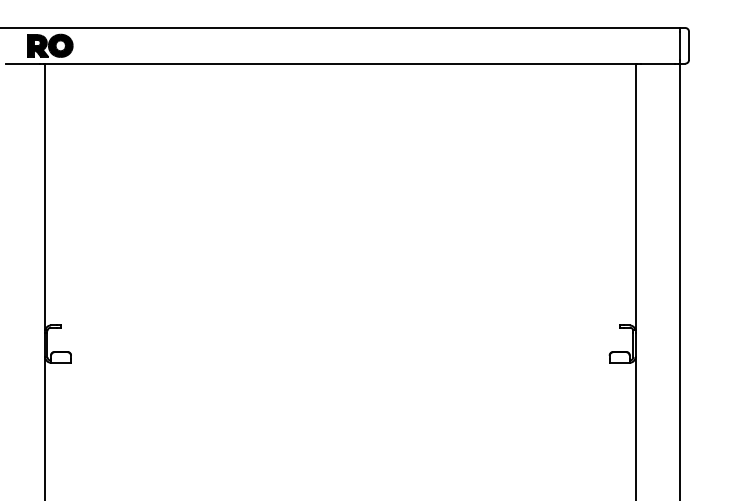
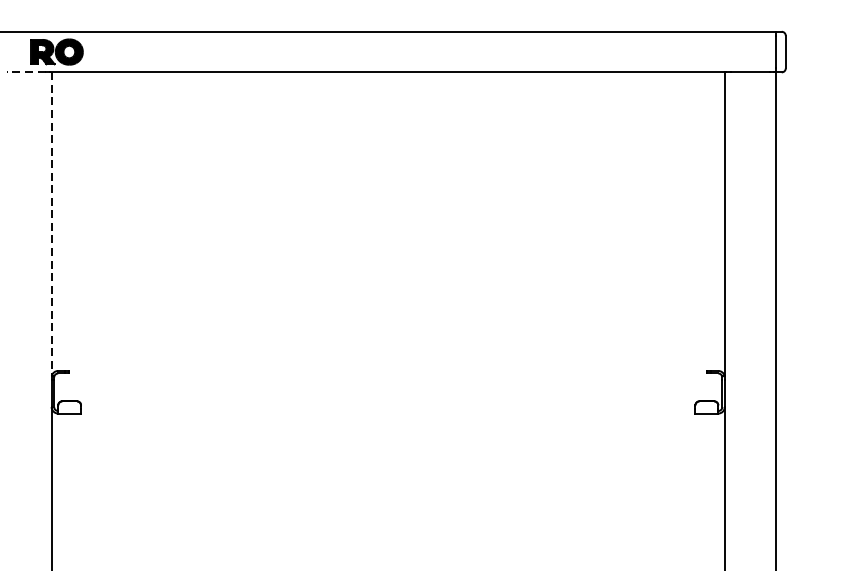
line: (23, 63) -> (26, 72), solid -> dashed
line: (45, 197) -> (51, 225), solid -> dashed

